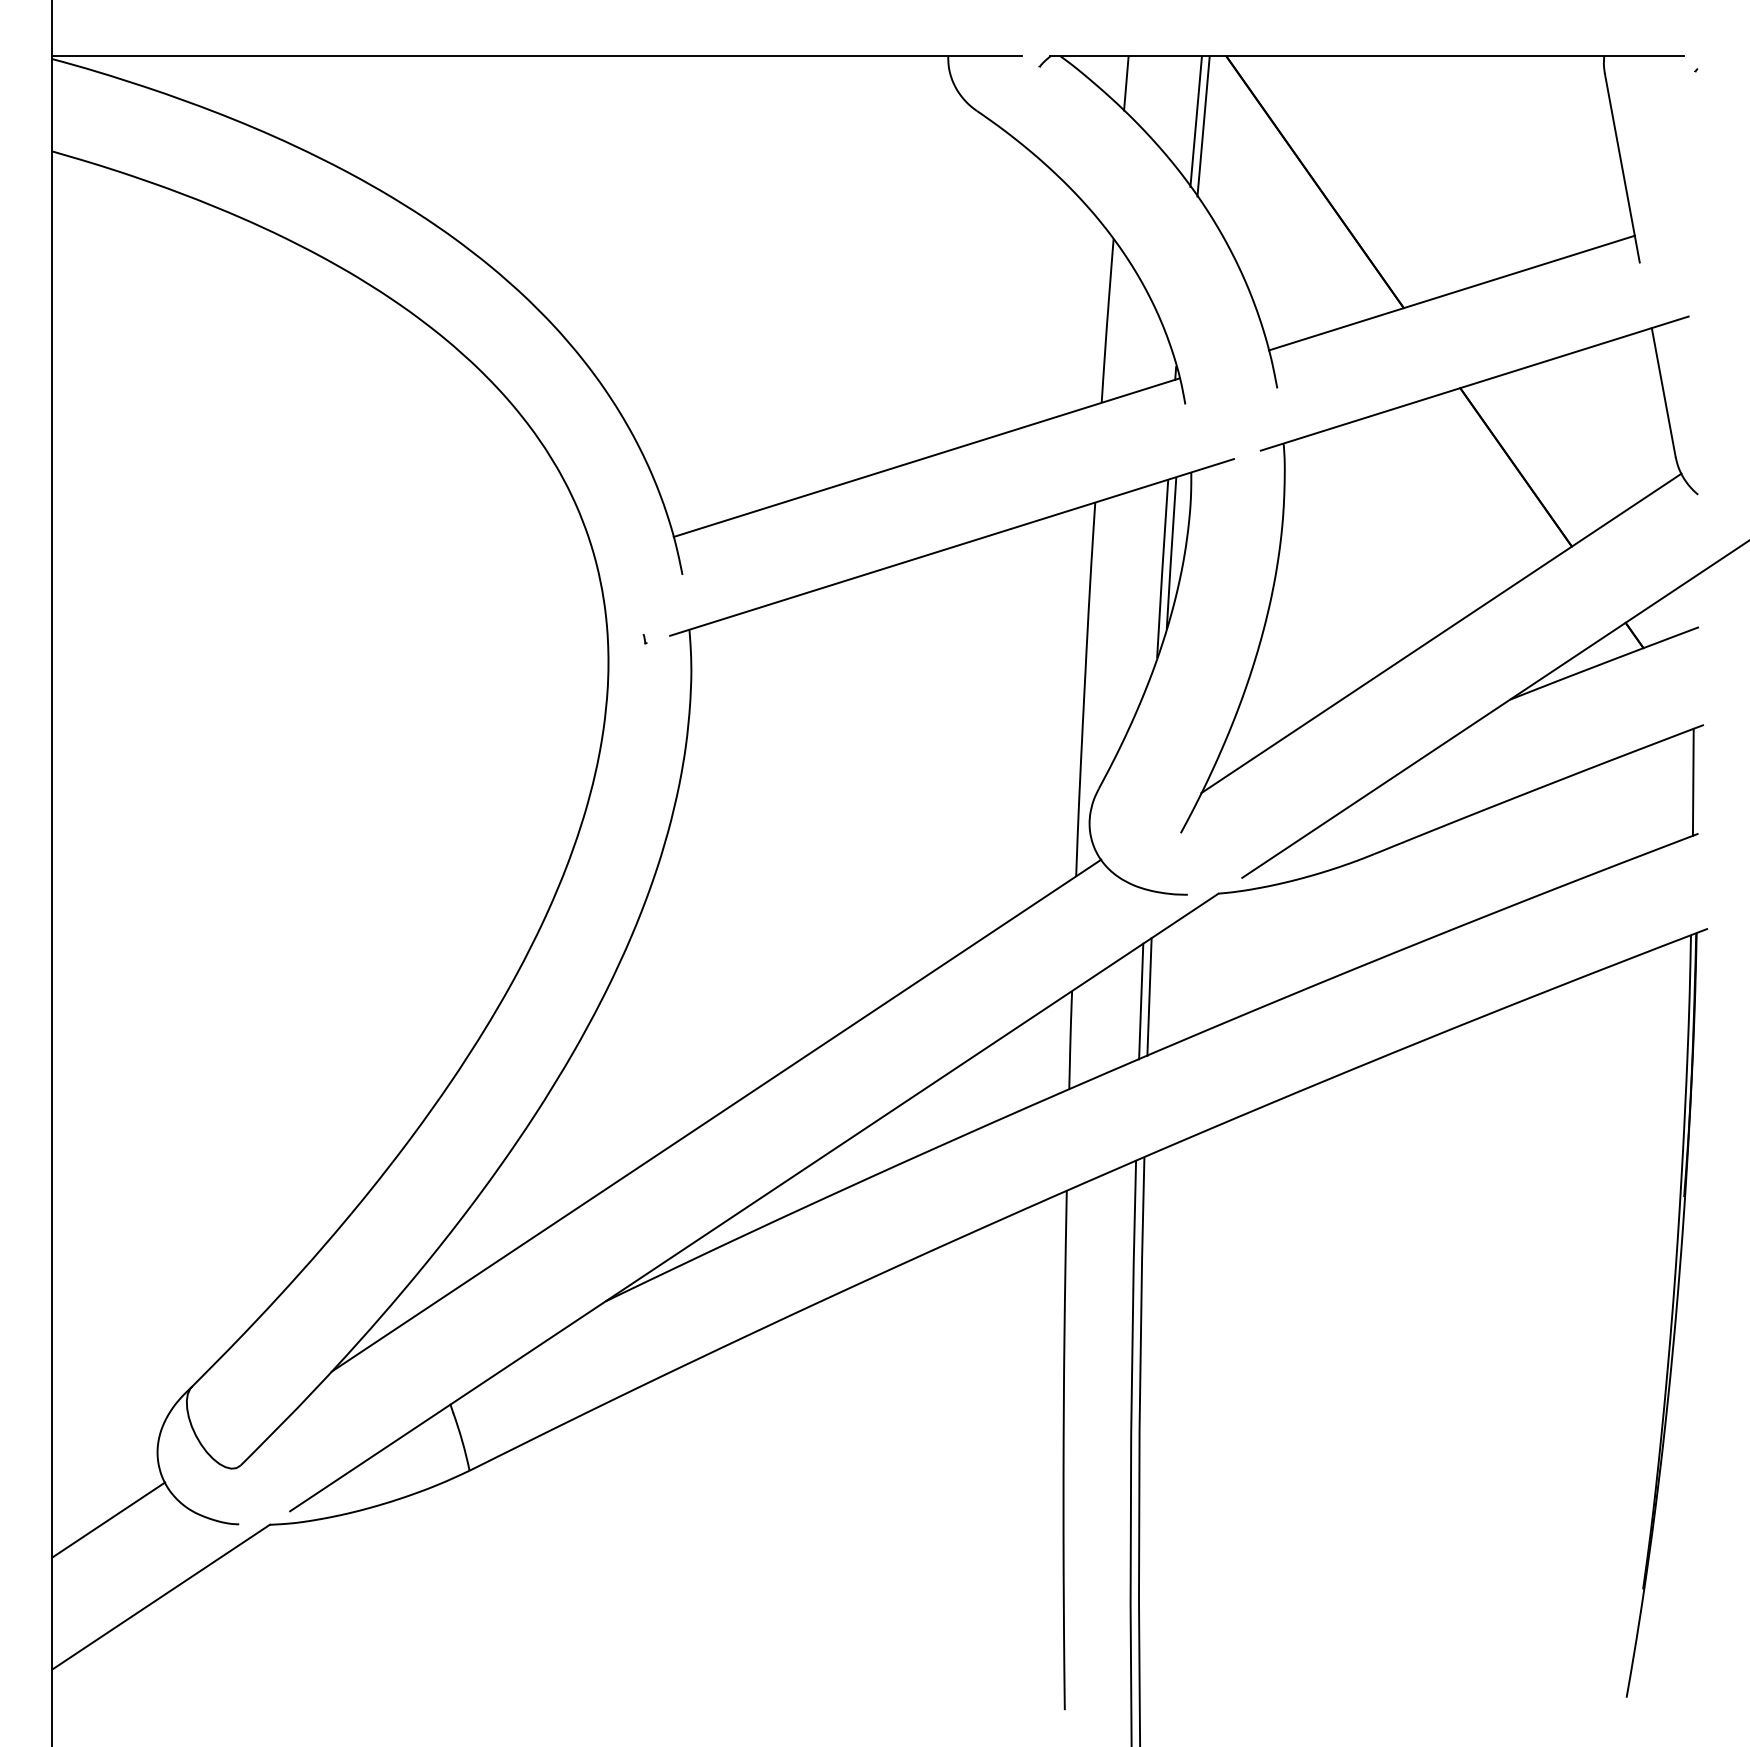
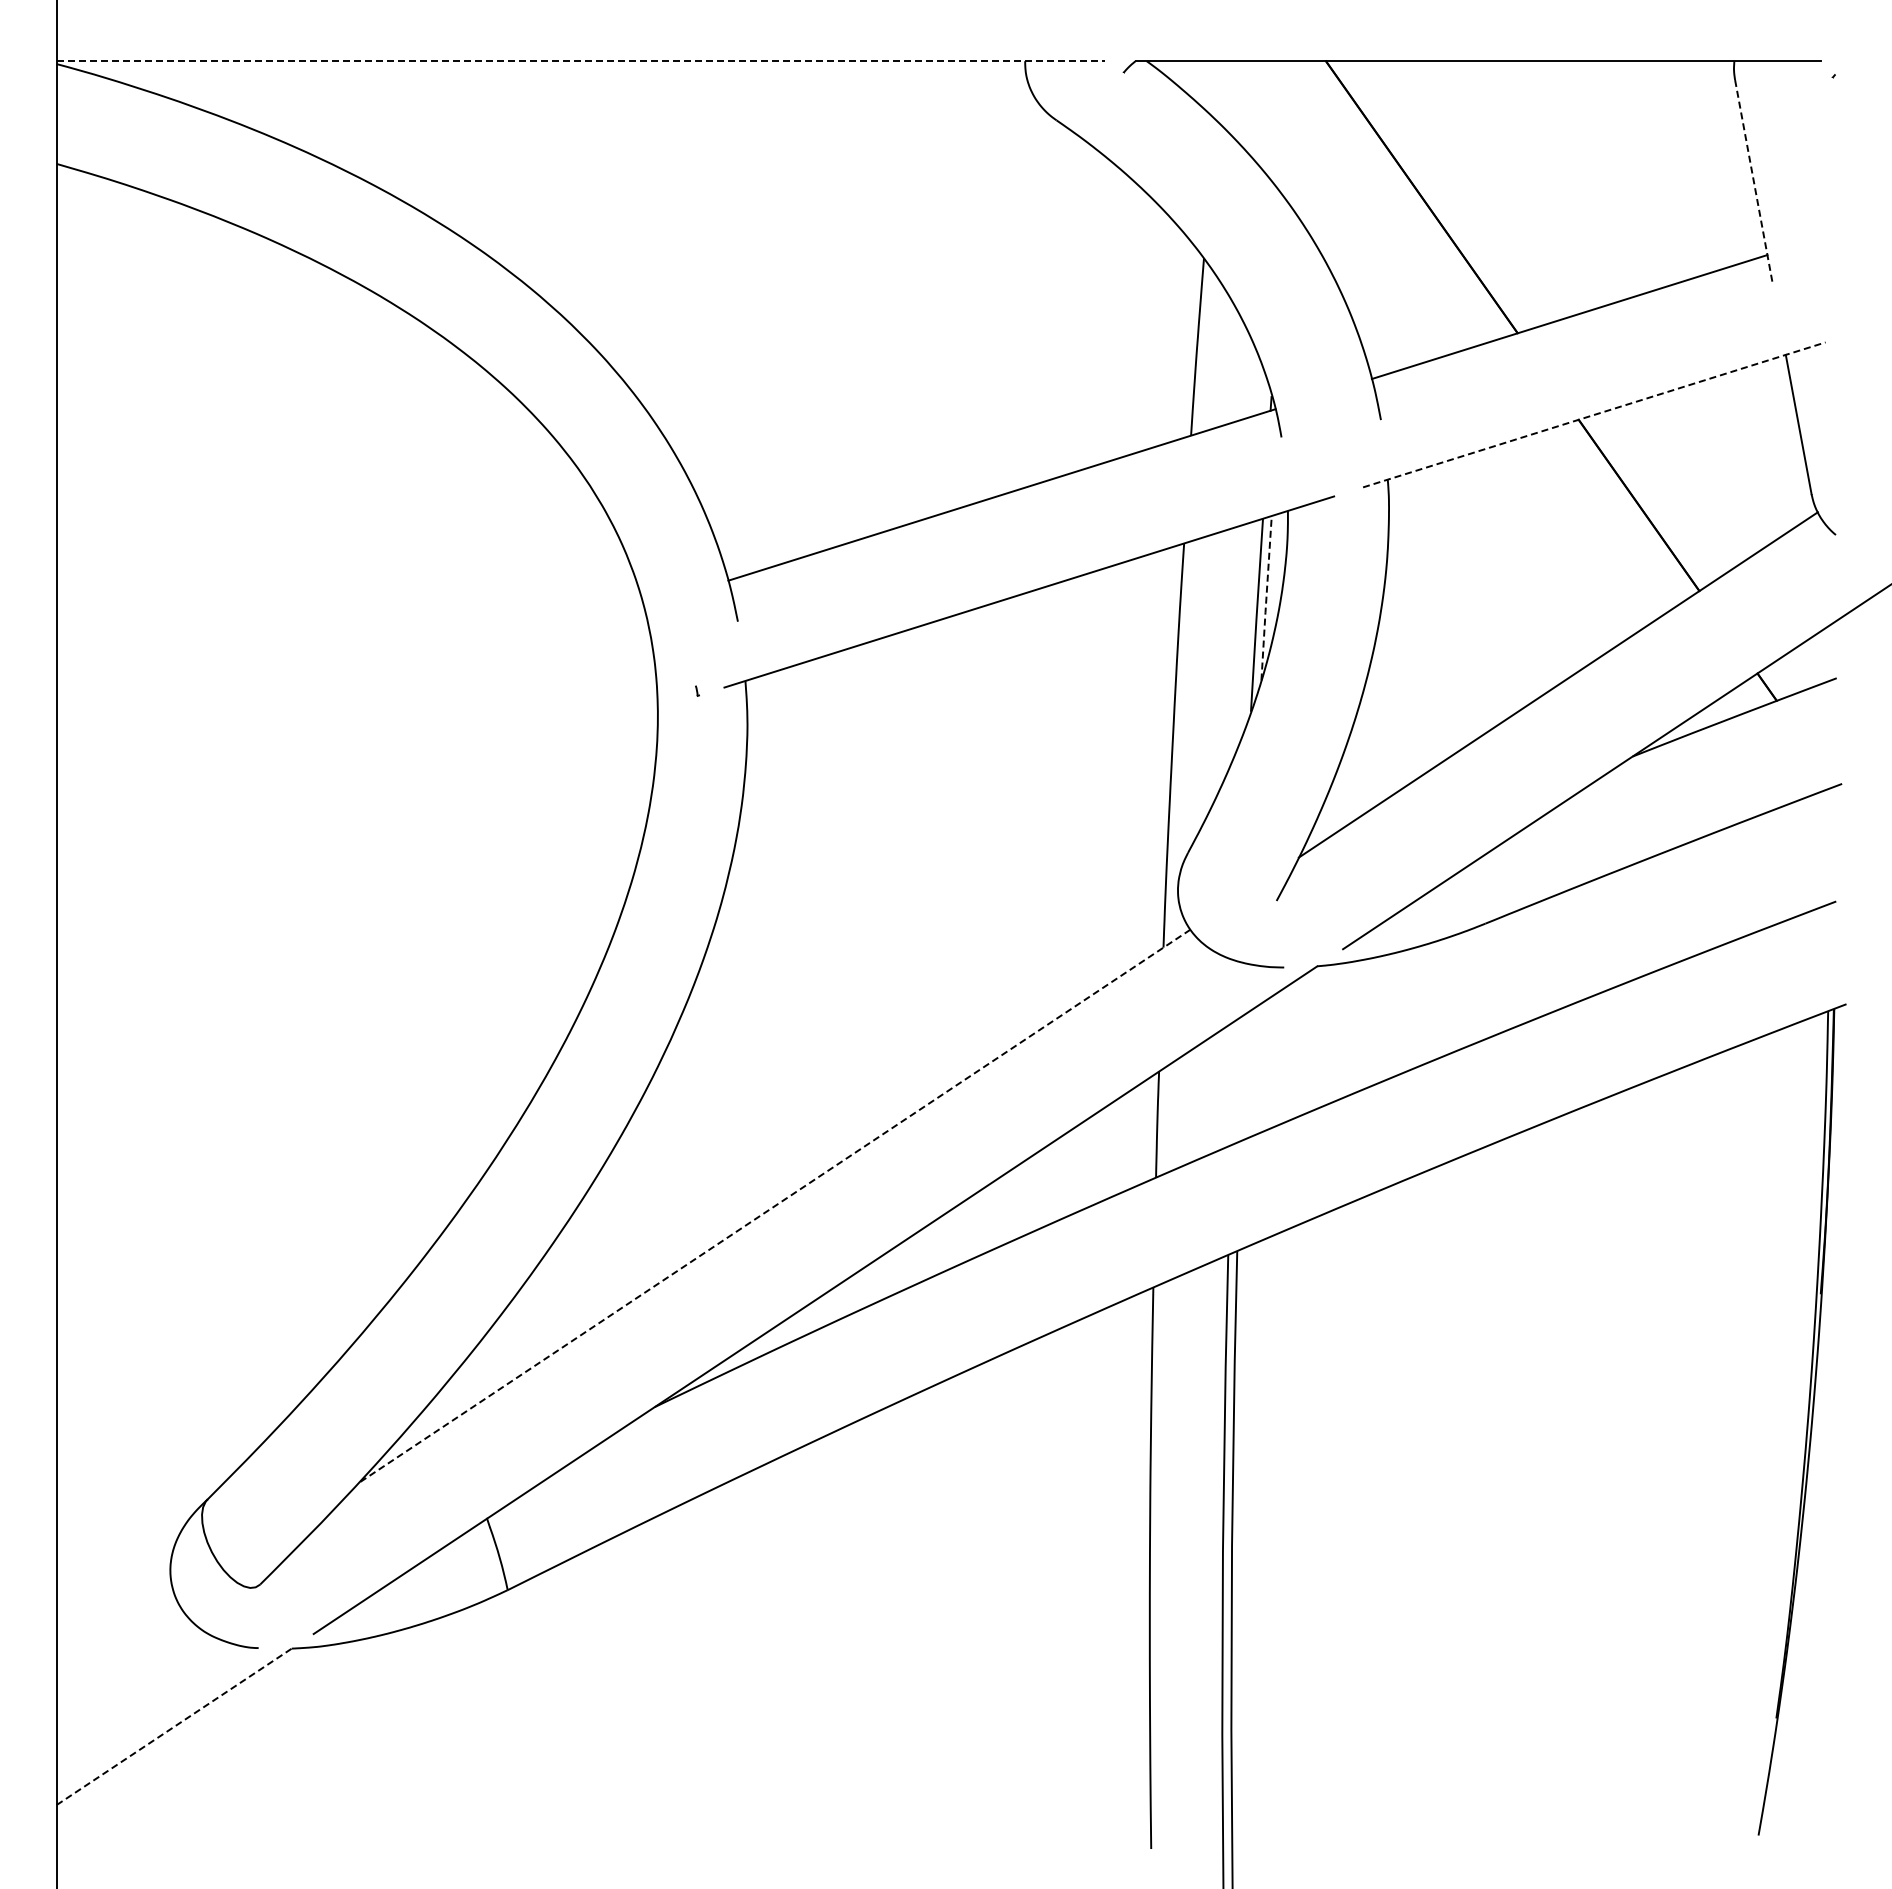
line: (537, 56) -> (581, 61), solid -> dashed
line: (1126, 83) -> (1217, 90), removed
line: (1196, 121) -> (1293, 131), removed
line: (1202, 126) -> (1300, 136), removed
line: (1621, 168) -> (1753, 182), solid -> dashed
line: (1474, 383) -> (1594, 414), solid -> dashed
line: (1171, 553) -> (1266, 598), solid -> dashed
line: (1693, 781) -> (1830, 845), removed
line: (1149, 996) -> (1242, 1077), removed
line: (1140, 1001) -> (1233, 1082), removed
line: (716, 1115) -> (774, 1206), solid -> dashed
line: (108, 1519) -> (117, 1642), removed
line: (161, 1596) -> (174, 1726), solid -> dashed

